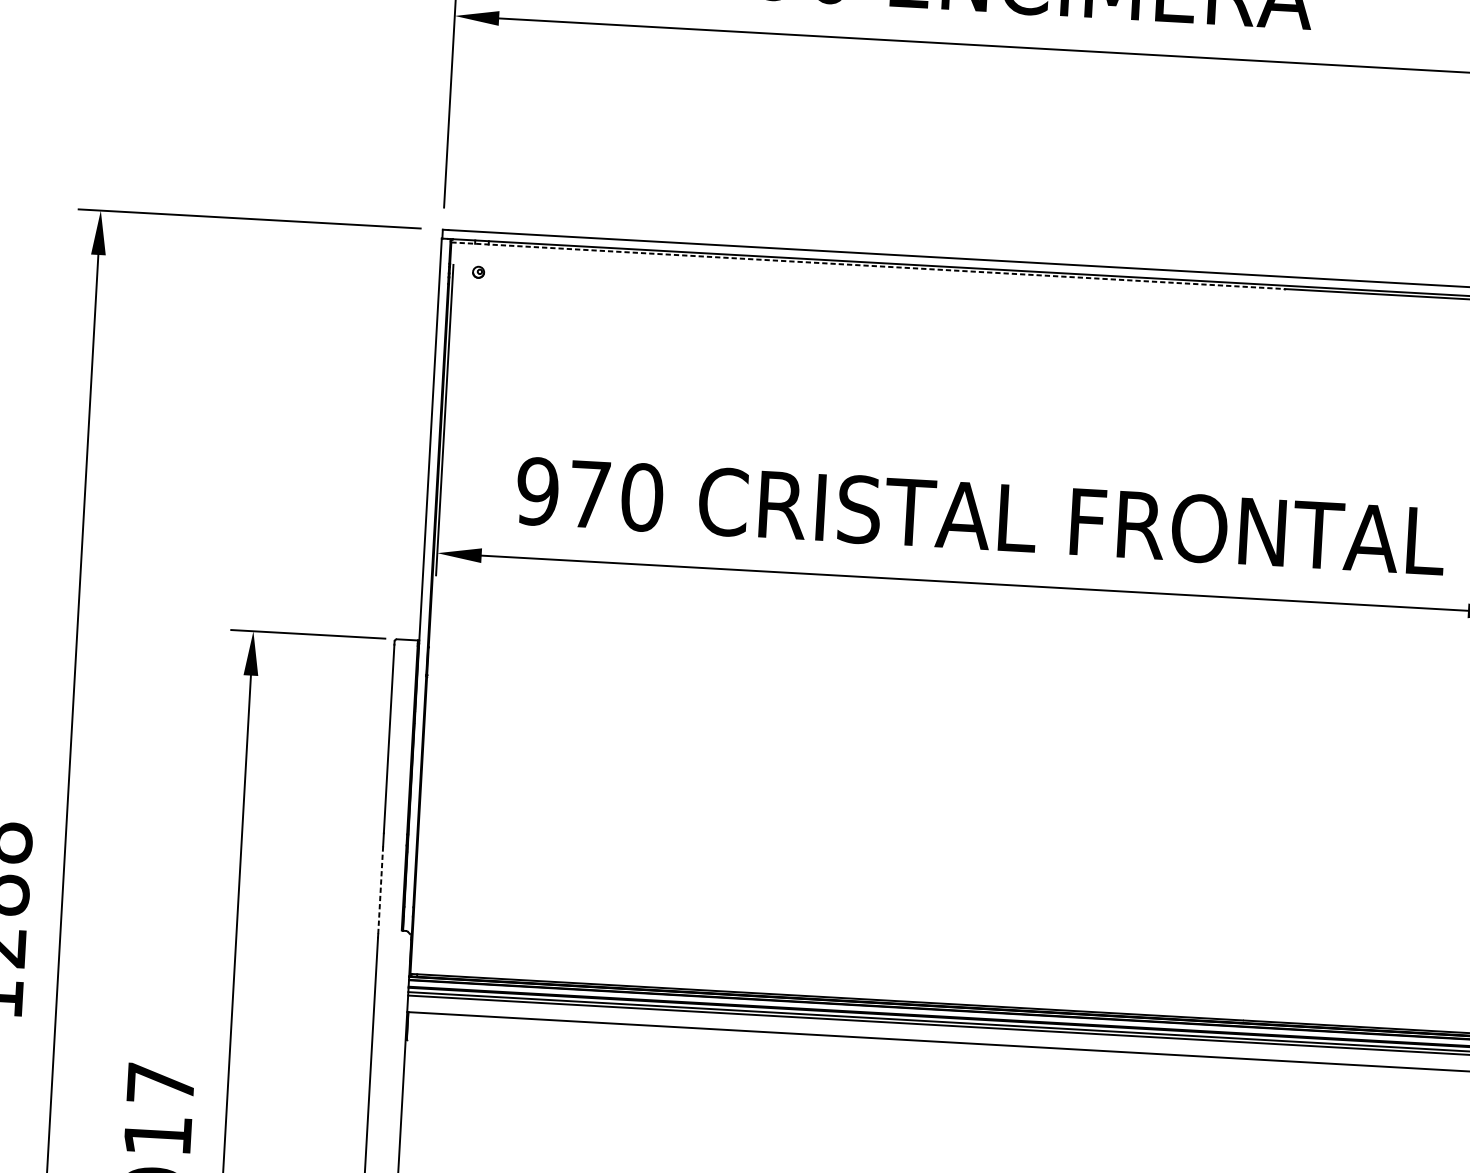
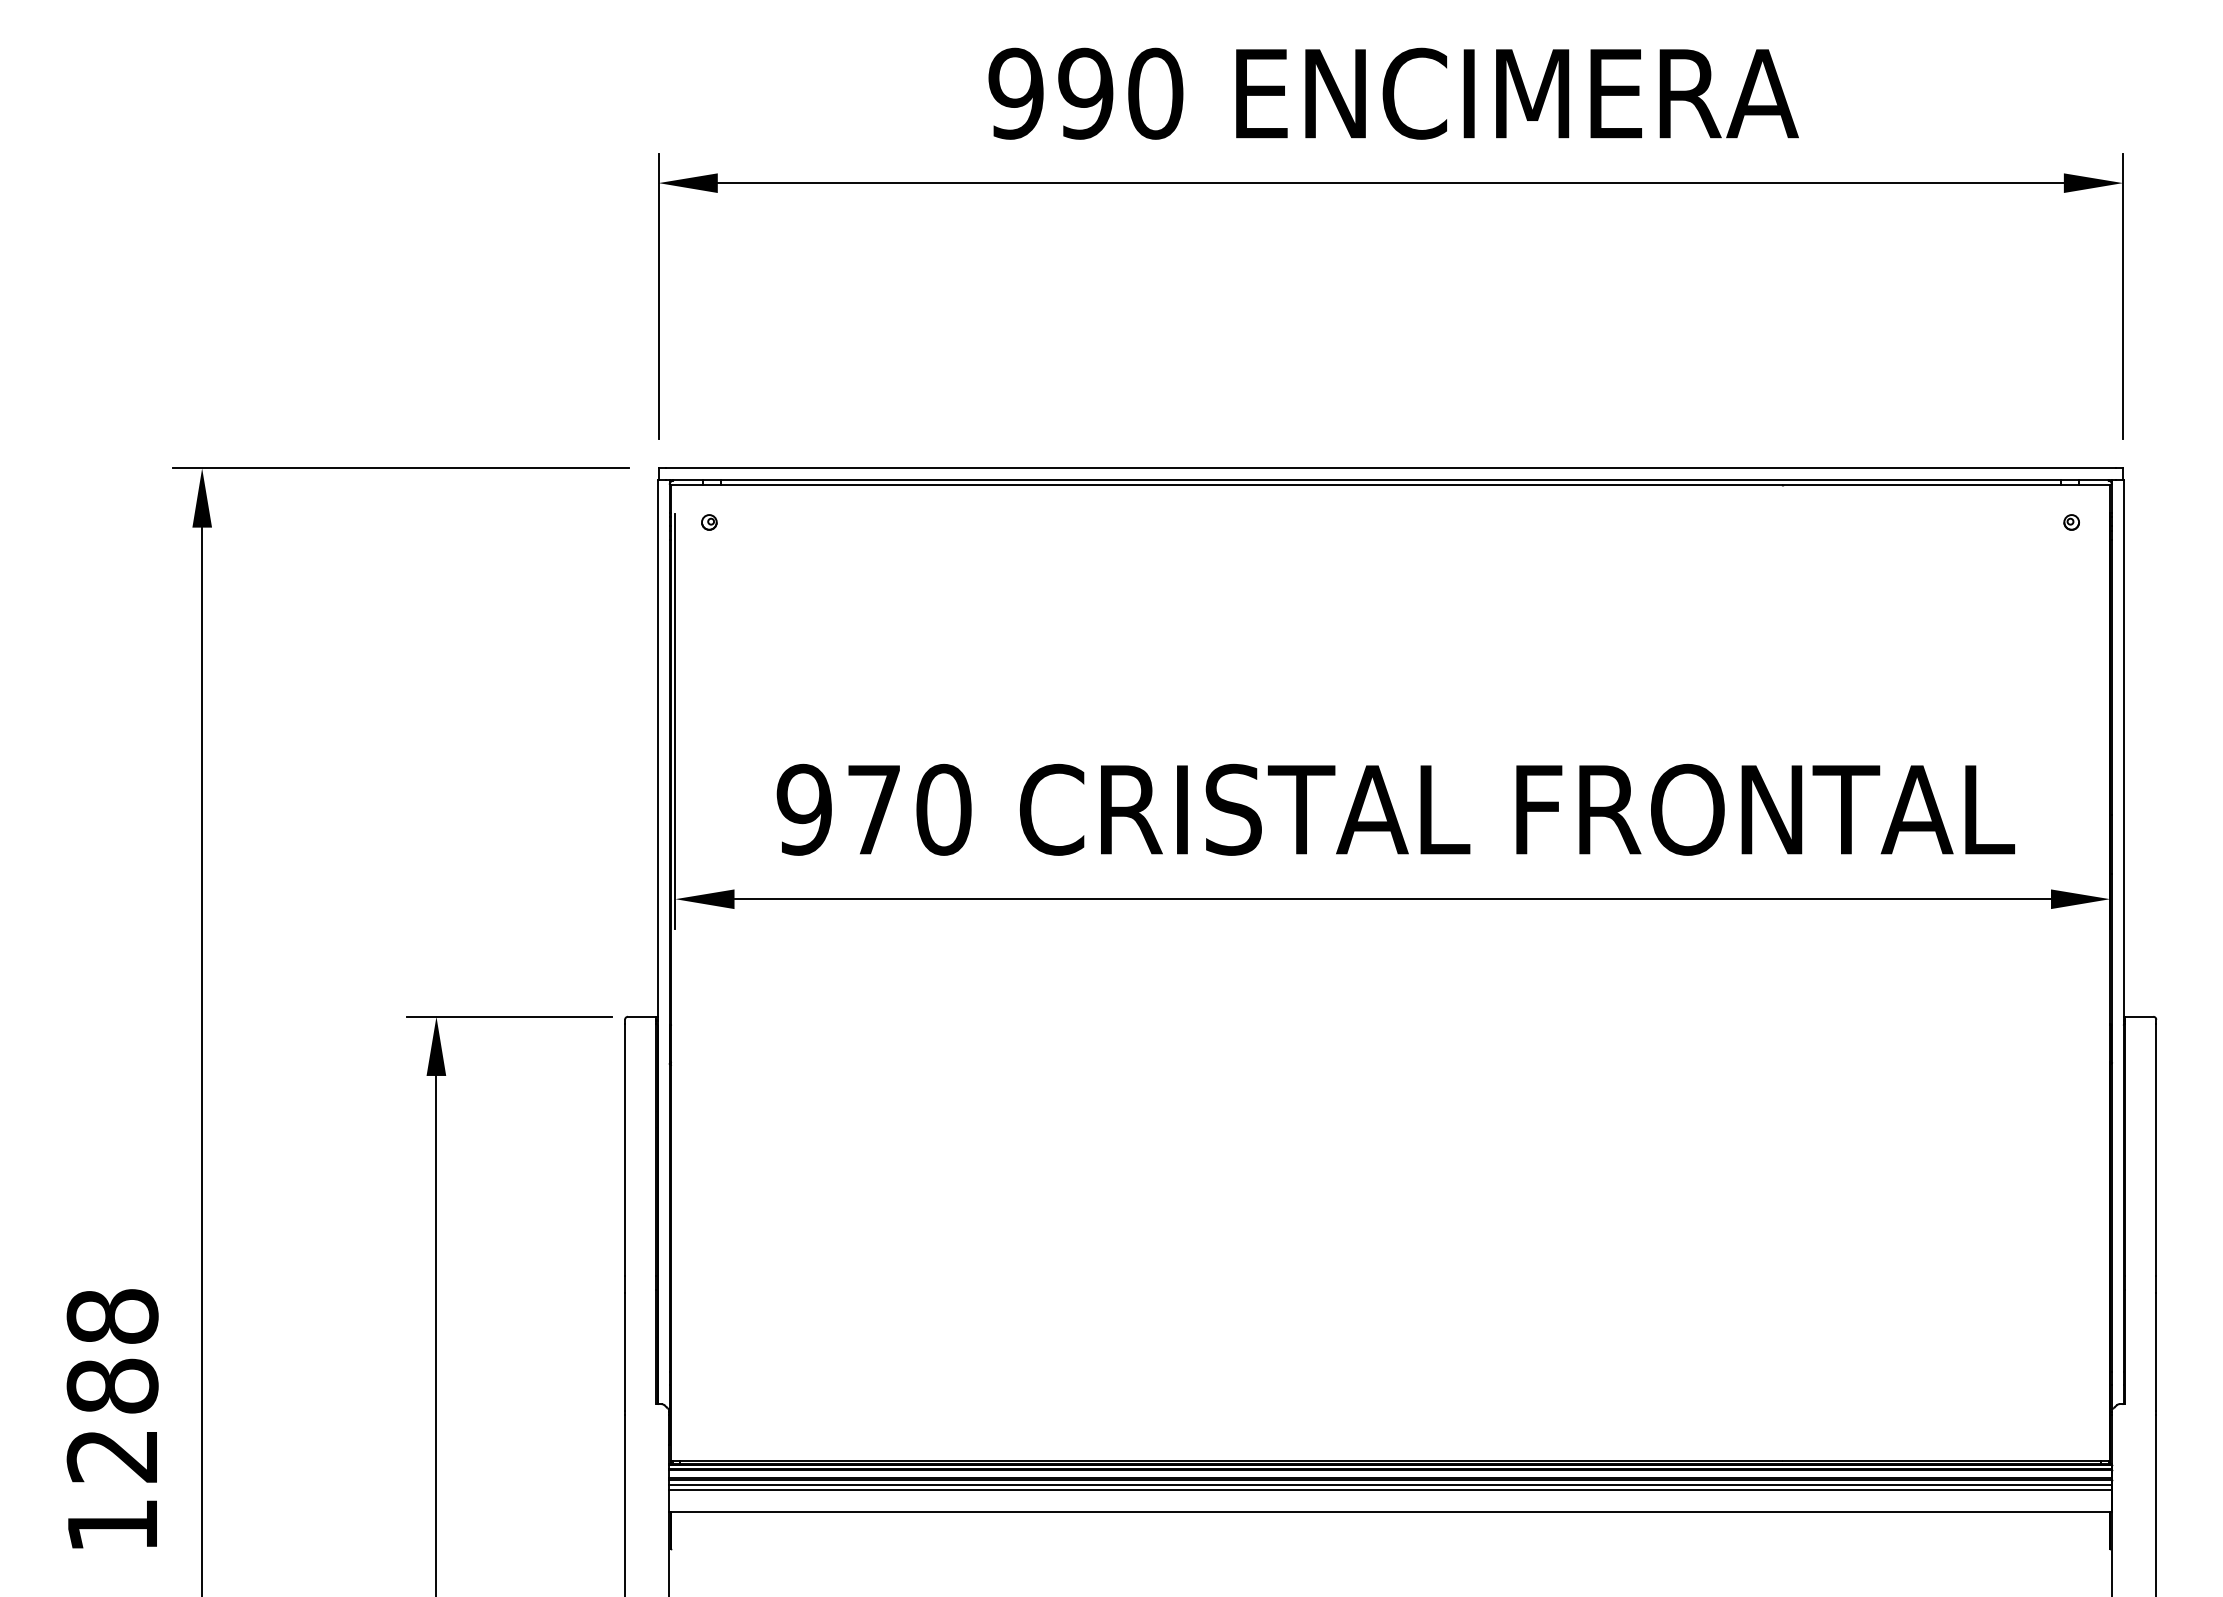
line: (867, 265) -> (1226, 484), dashed -> solid
line: (380, 890) -> (625, 1352), dashed -> solid

